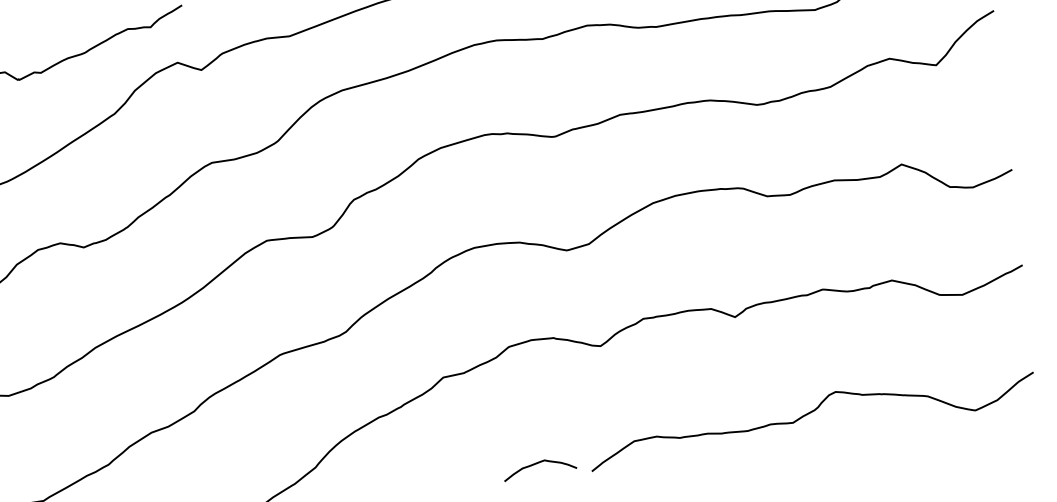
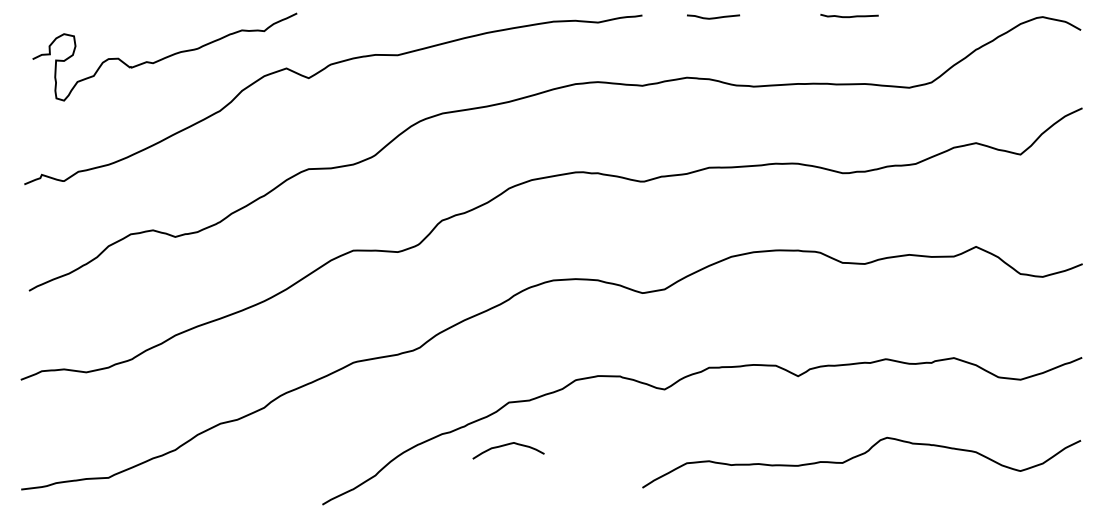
curve: (809, 414) -> (859, 456), moved
curve: (539, 463) -> (508, 445), moved

